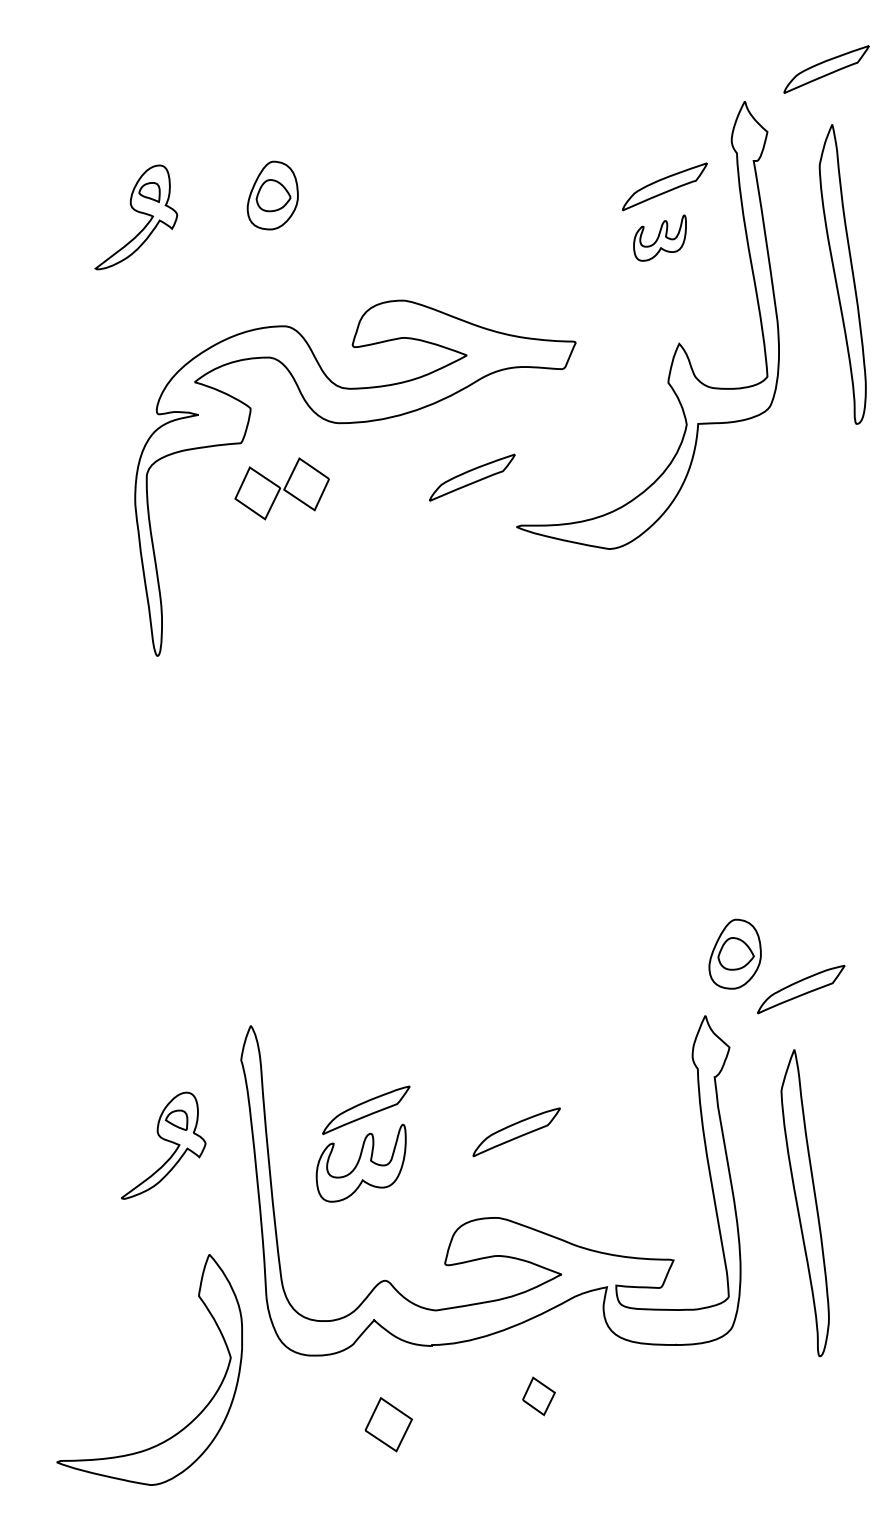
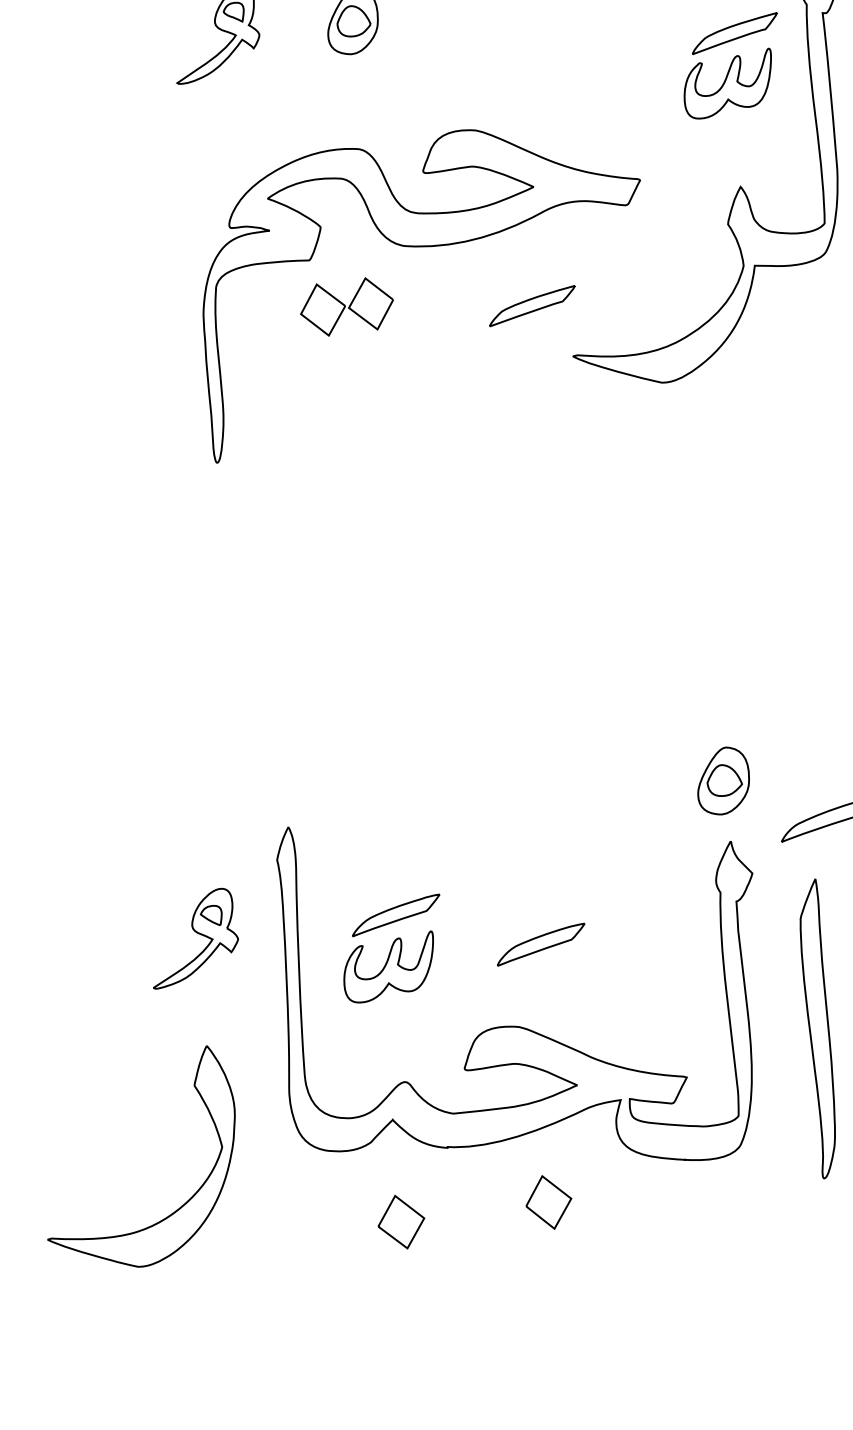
part: (659, 237) -> (727, 82), size x1.67
part: (734, 953) -> (723, 780), moved
part: (538, 1396) -> (548, 1202), size x1.43
part: (199, 1412) -> (188, 1198), moved

